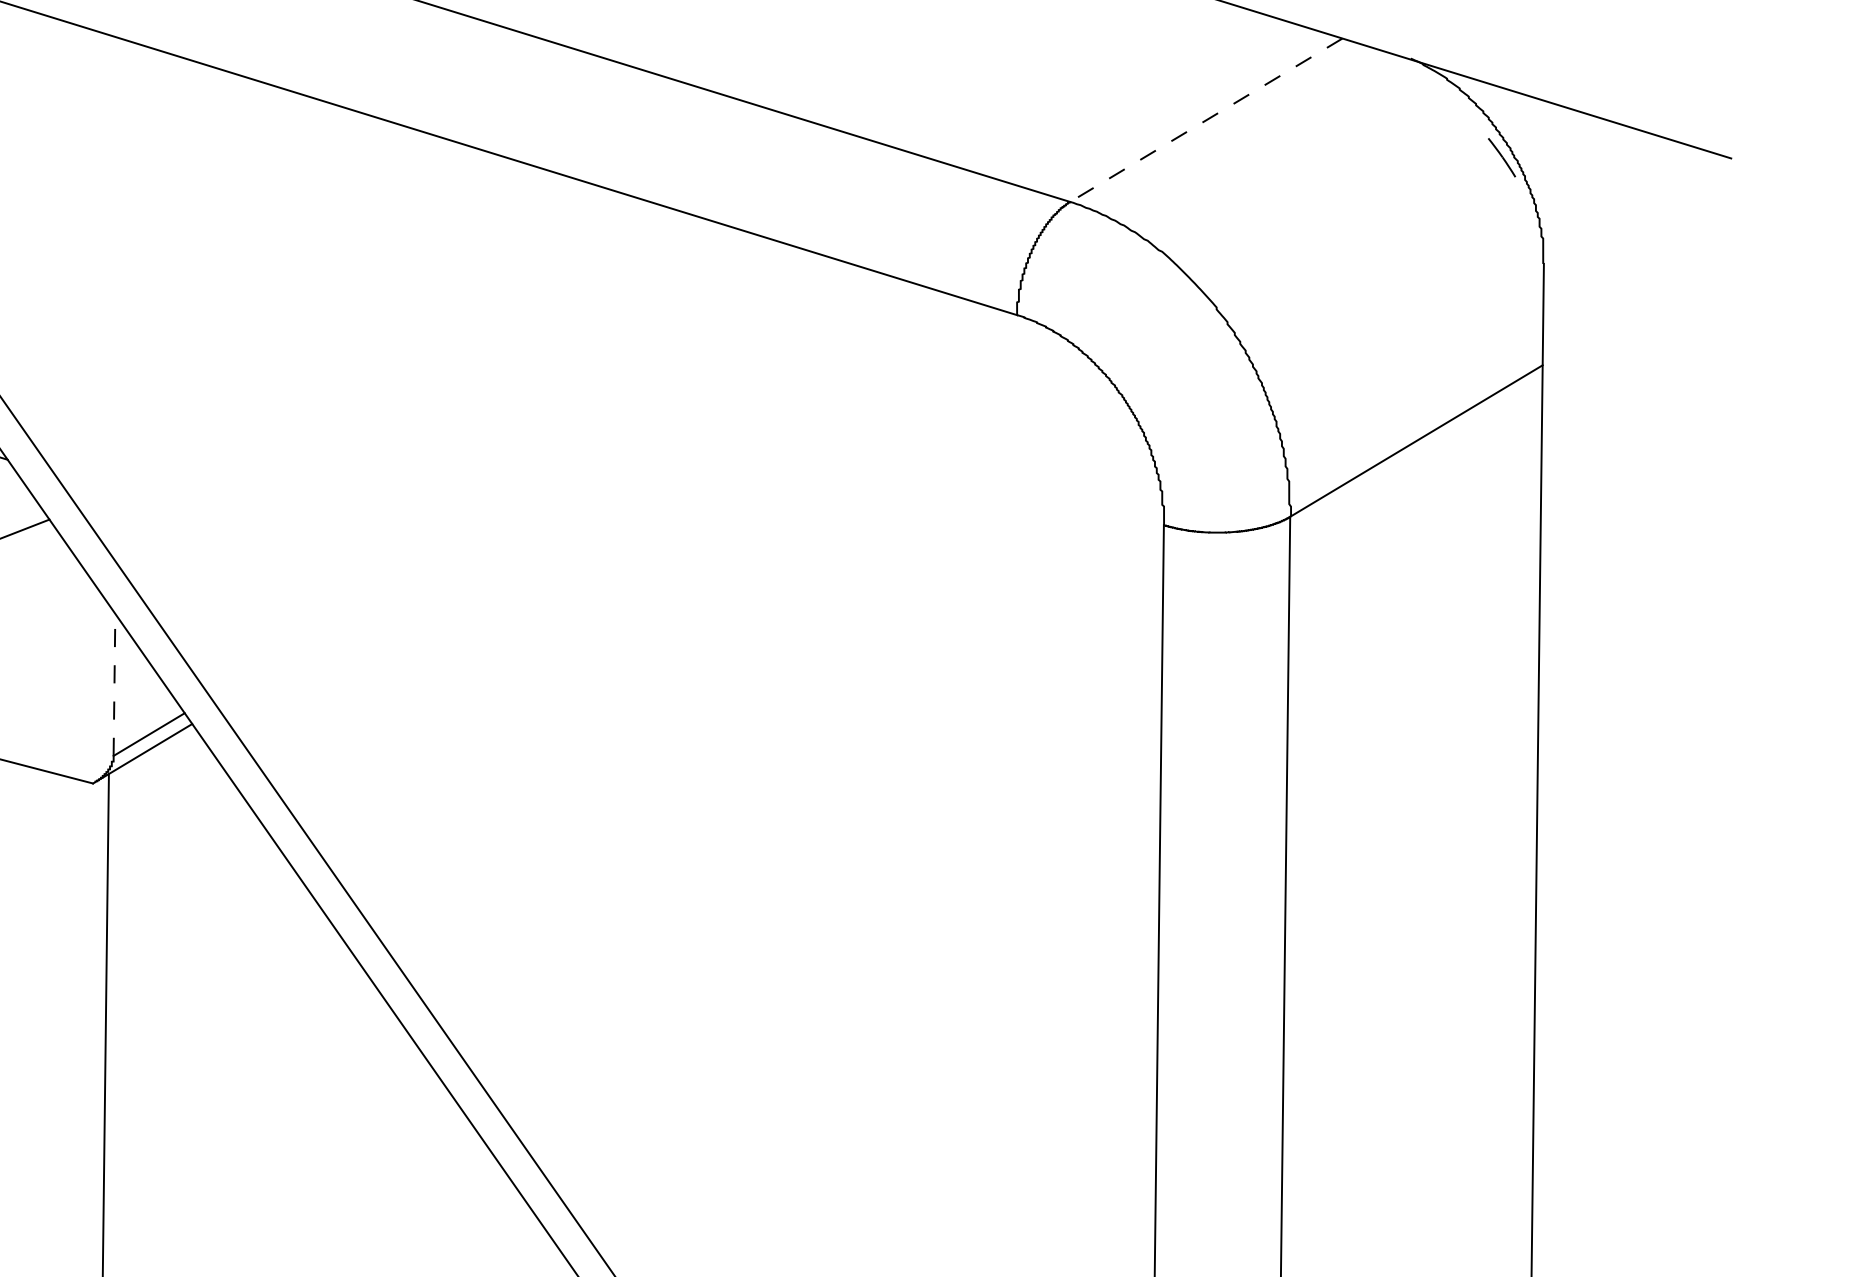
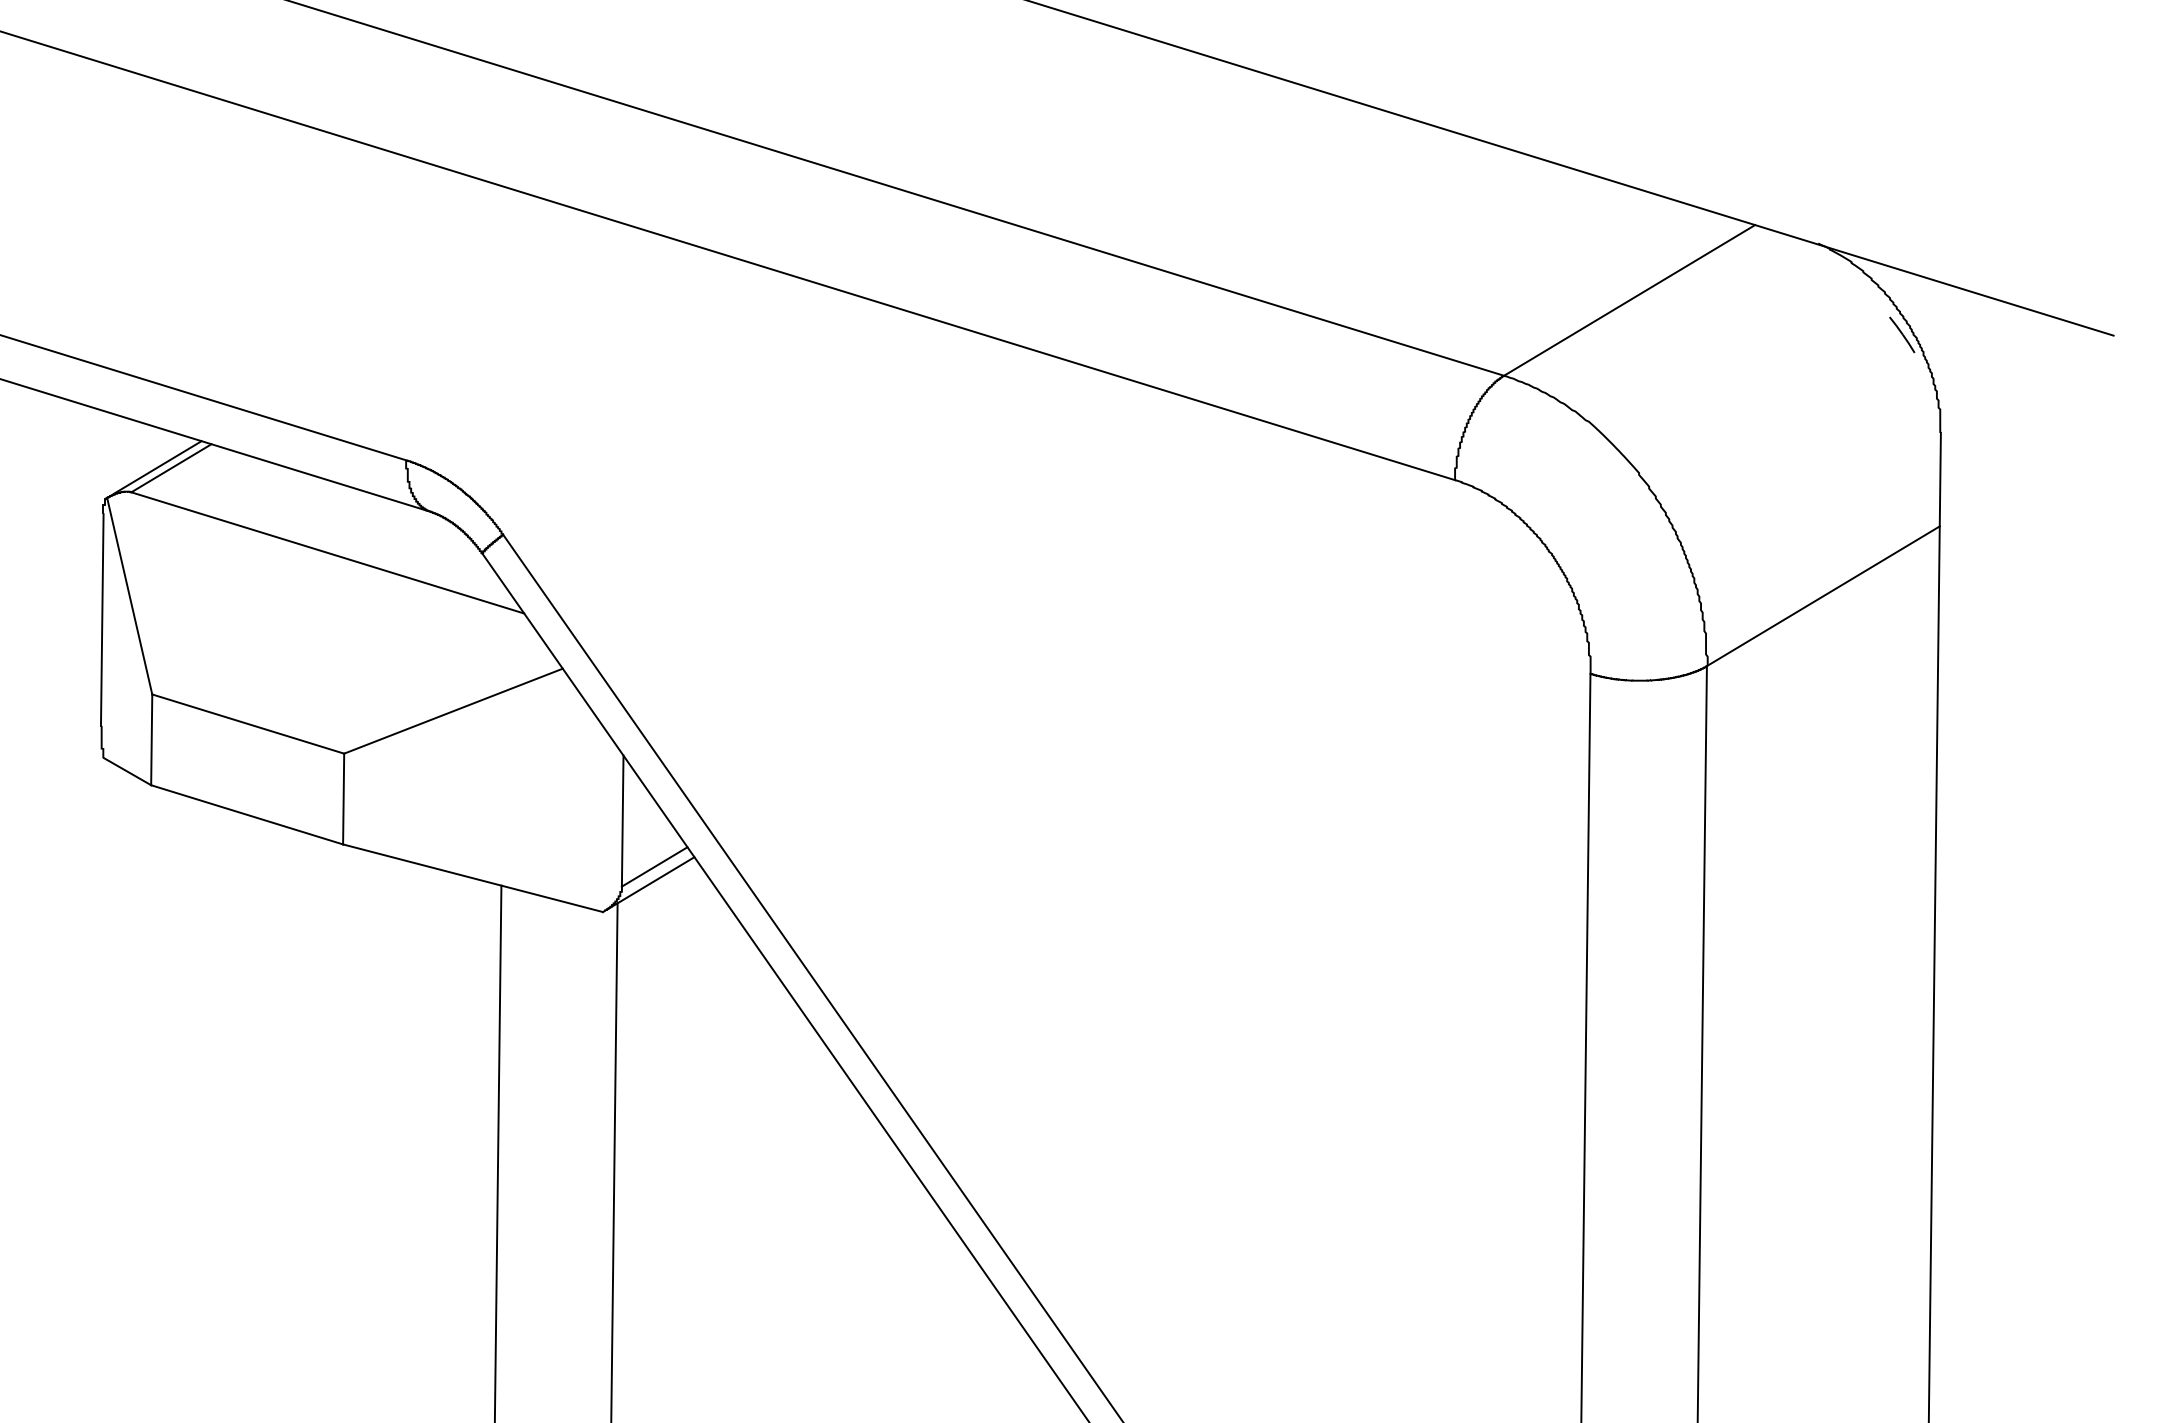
line: (1206, 120) -> (1629, 300), dashed -> solid
line: (114, 685) -> (622, 821), dashed -> solid

